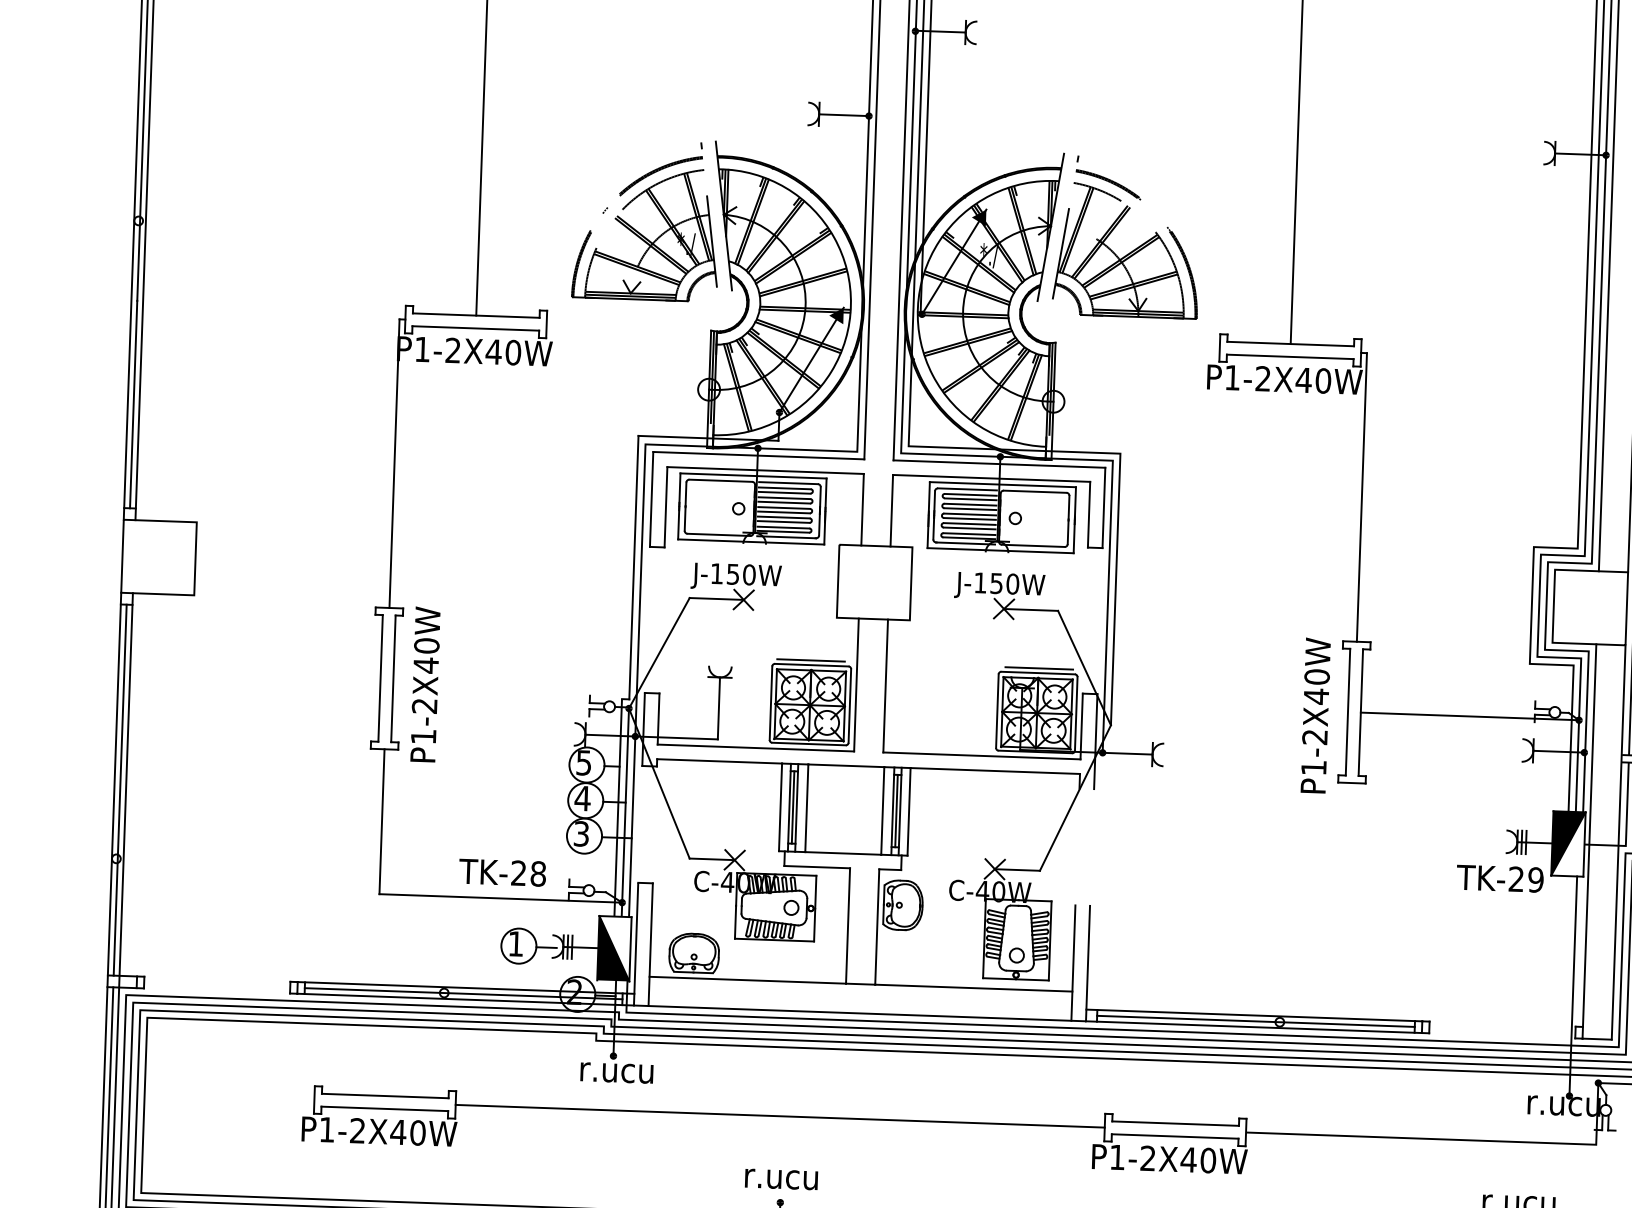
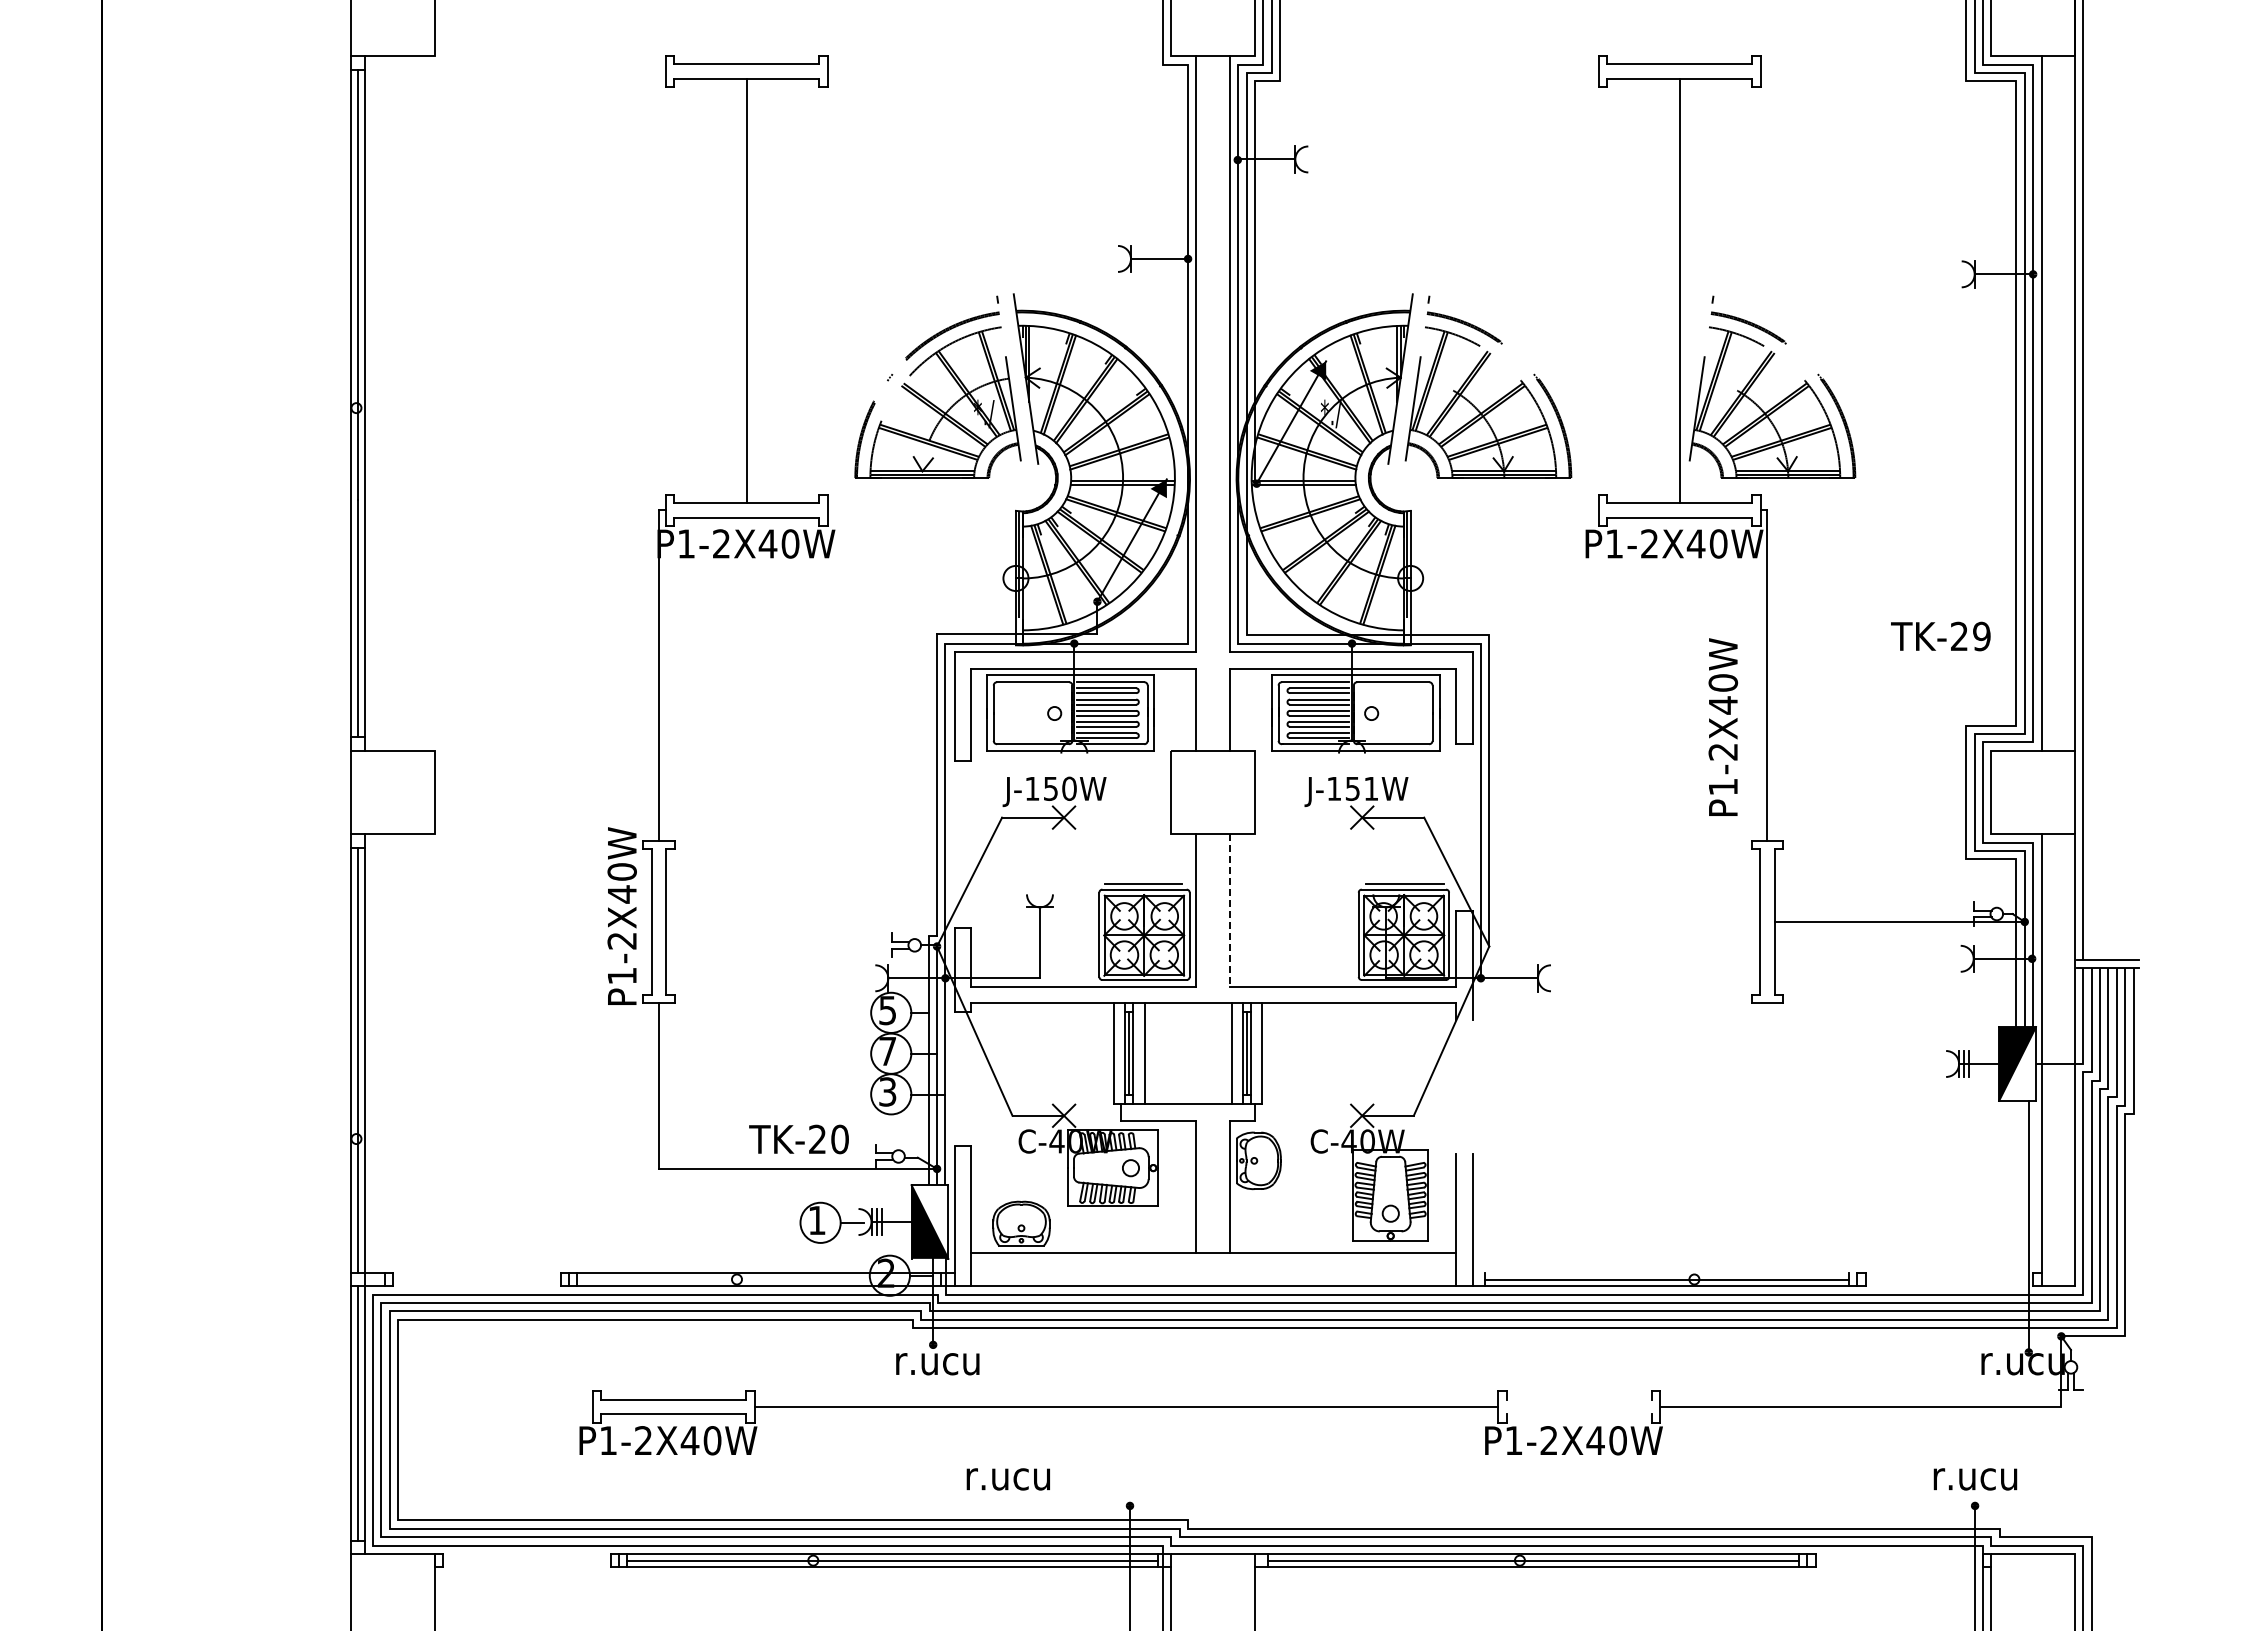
part: (1383, 256) -> (1782, 399), added
text: (1012, 583) -> (1371, 788), J-150W -> J-151W
text: (424, 683) -> (621, 915), moved
line: (885, 686) -> (1229, 911), solid -> dashed
text: (1315, 714) -> (1722, 726), moved
text: (582, 798) -> (887, 1051), 4 -> 7
text: (537, 873) -> (839, 1139), TK-28 -> TK-20
text: (1499, 878) -> (1940, 636), moved
line: (463, 993) -> (759, 1279), removed
line: (1253, 1015) -> (1664, 1272), removed
line: (1175, 1123) -> (1578, 1399), removed
line: (1174, 1136) -> (1578, 1414), removed
text: (780, 1179) -> (1007, 1479), moved

